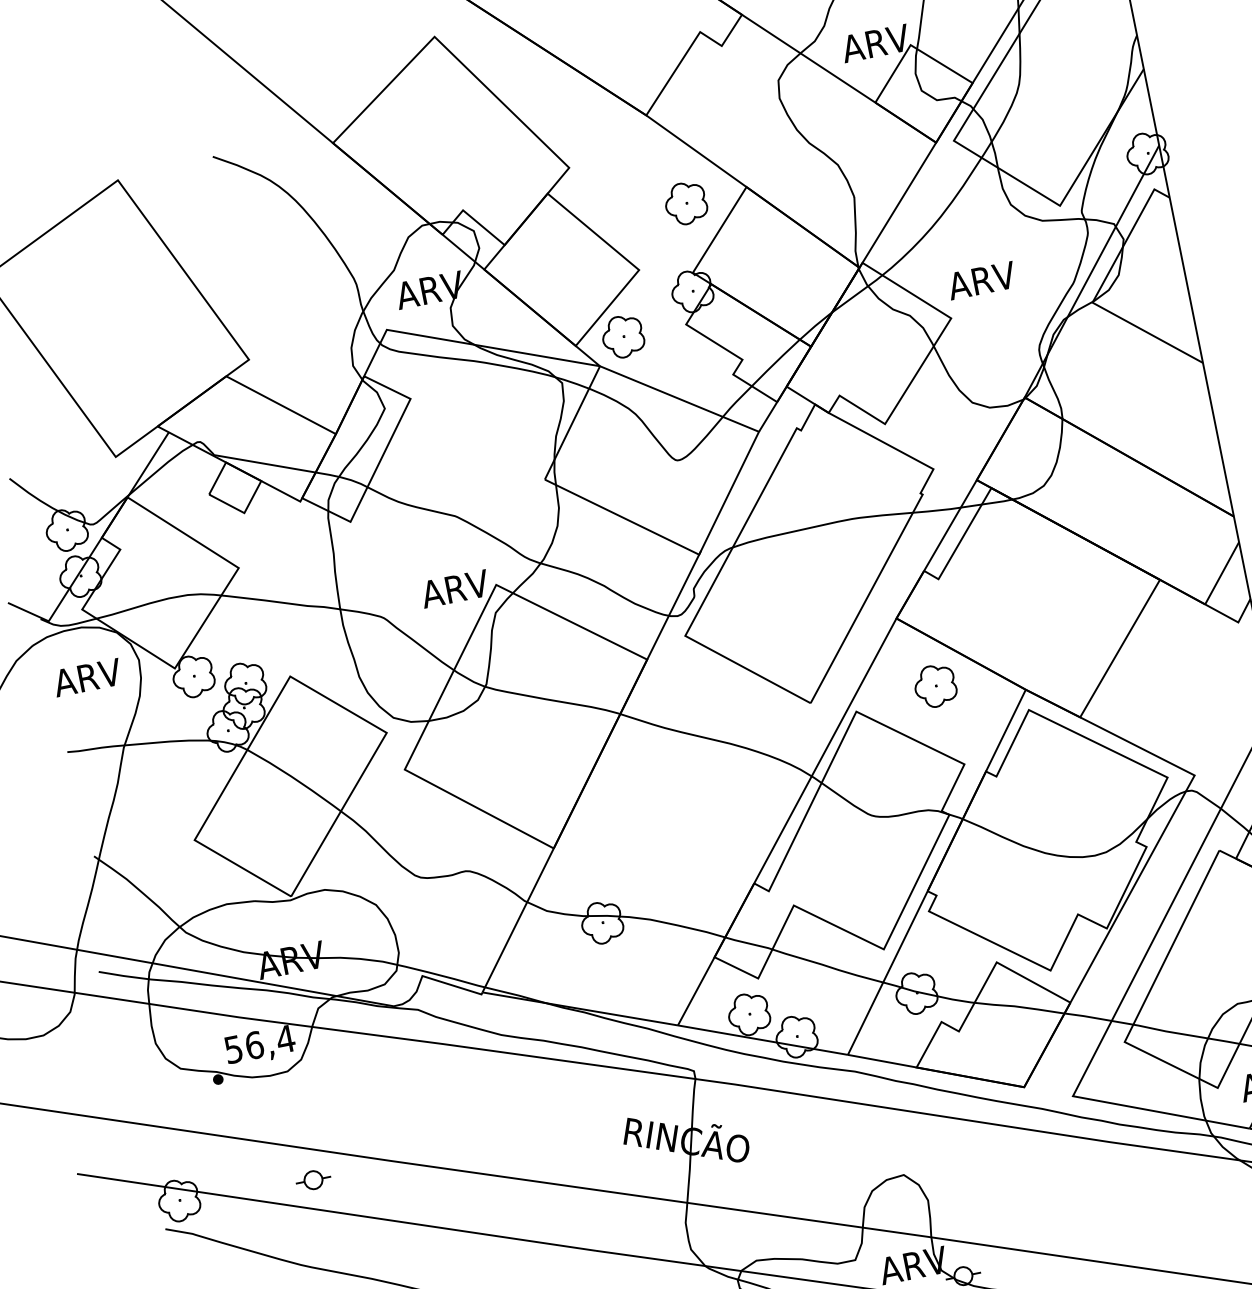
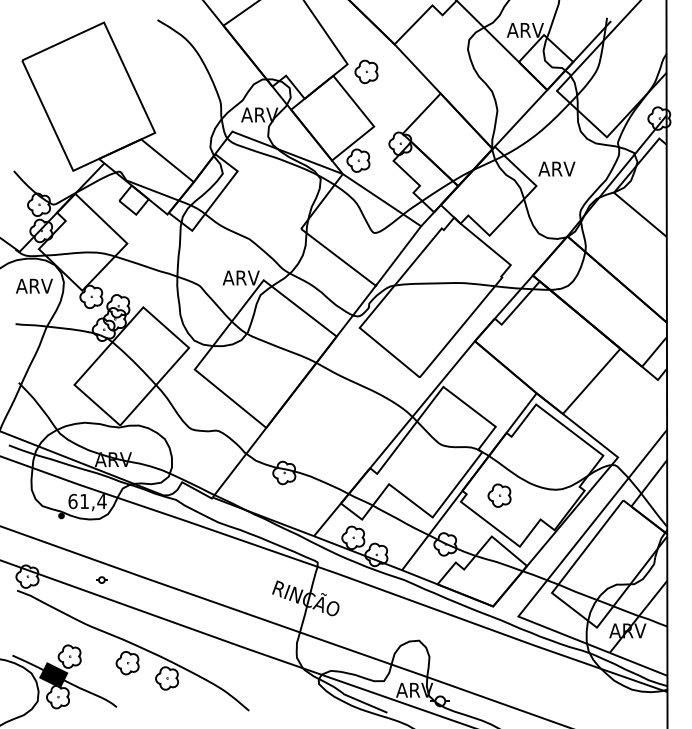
part: (685, 202) -> (366, 71), moved
part: (935, 685) -> (499, 495), moved
text: (243, 1047) -> (78, 501), 56,4 -> 61,4
part: (312, 1179) -> (101, 579), size x0.6

